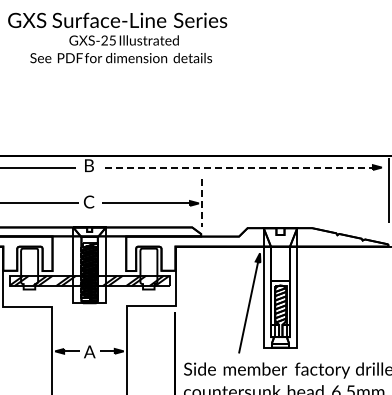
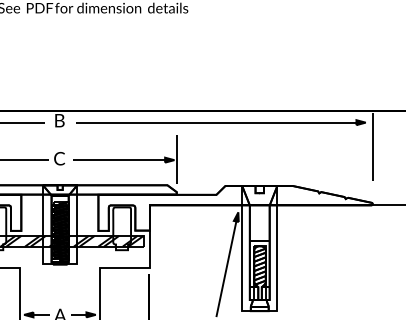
line: (239, 167) -> (216, 122), dashed -> solid
line: (201, 202) -> (177, 159), dashed -> solid

